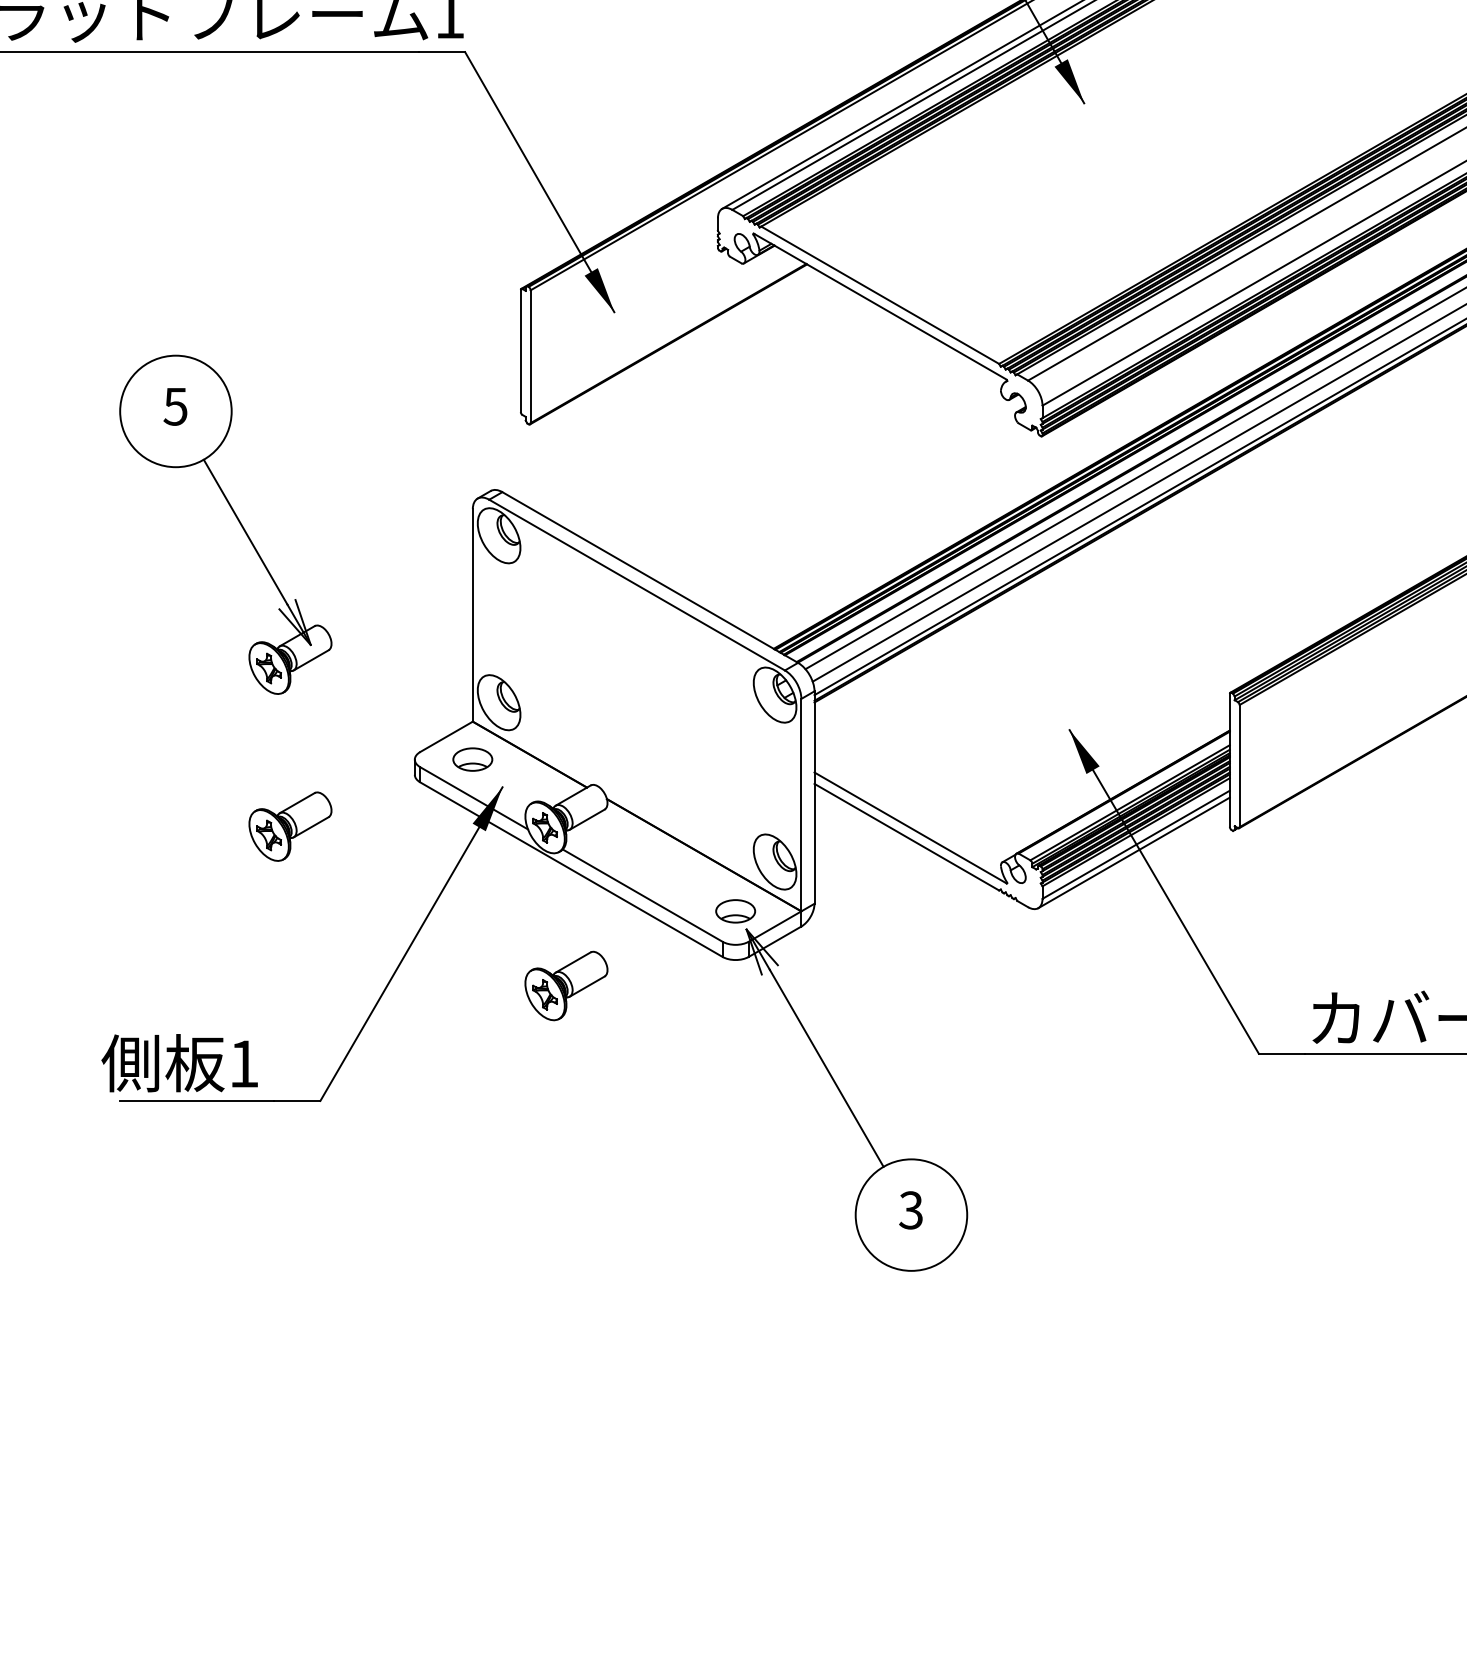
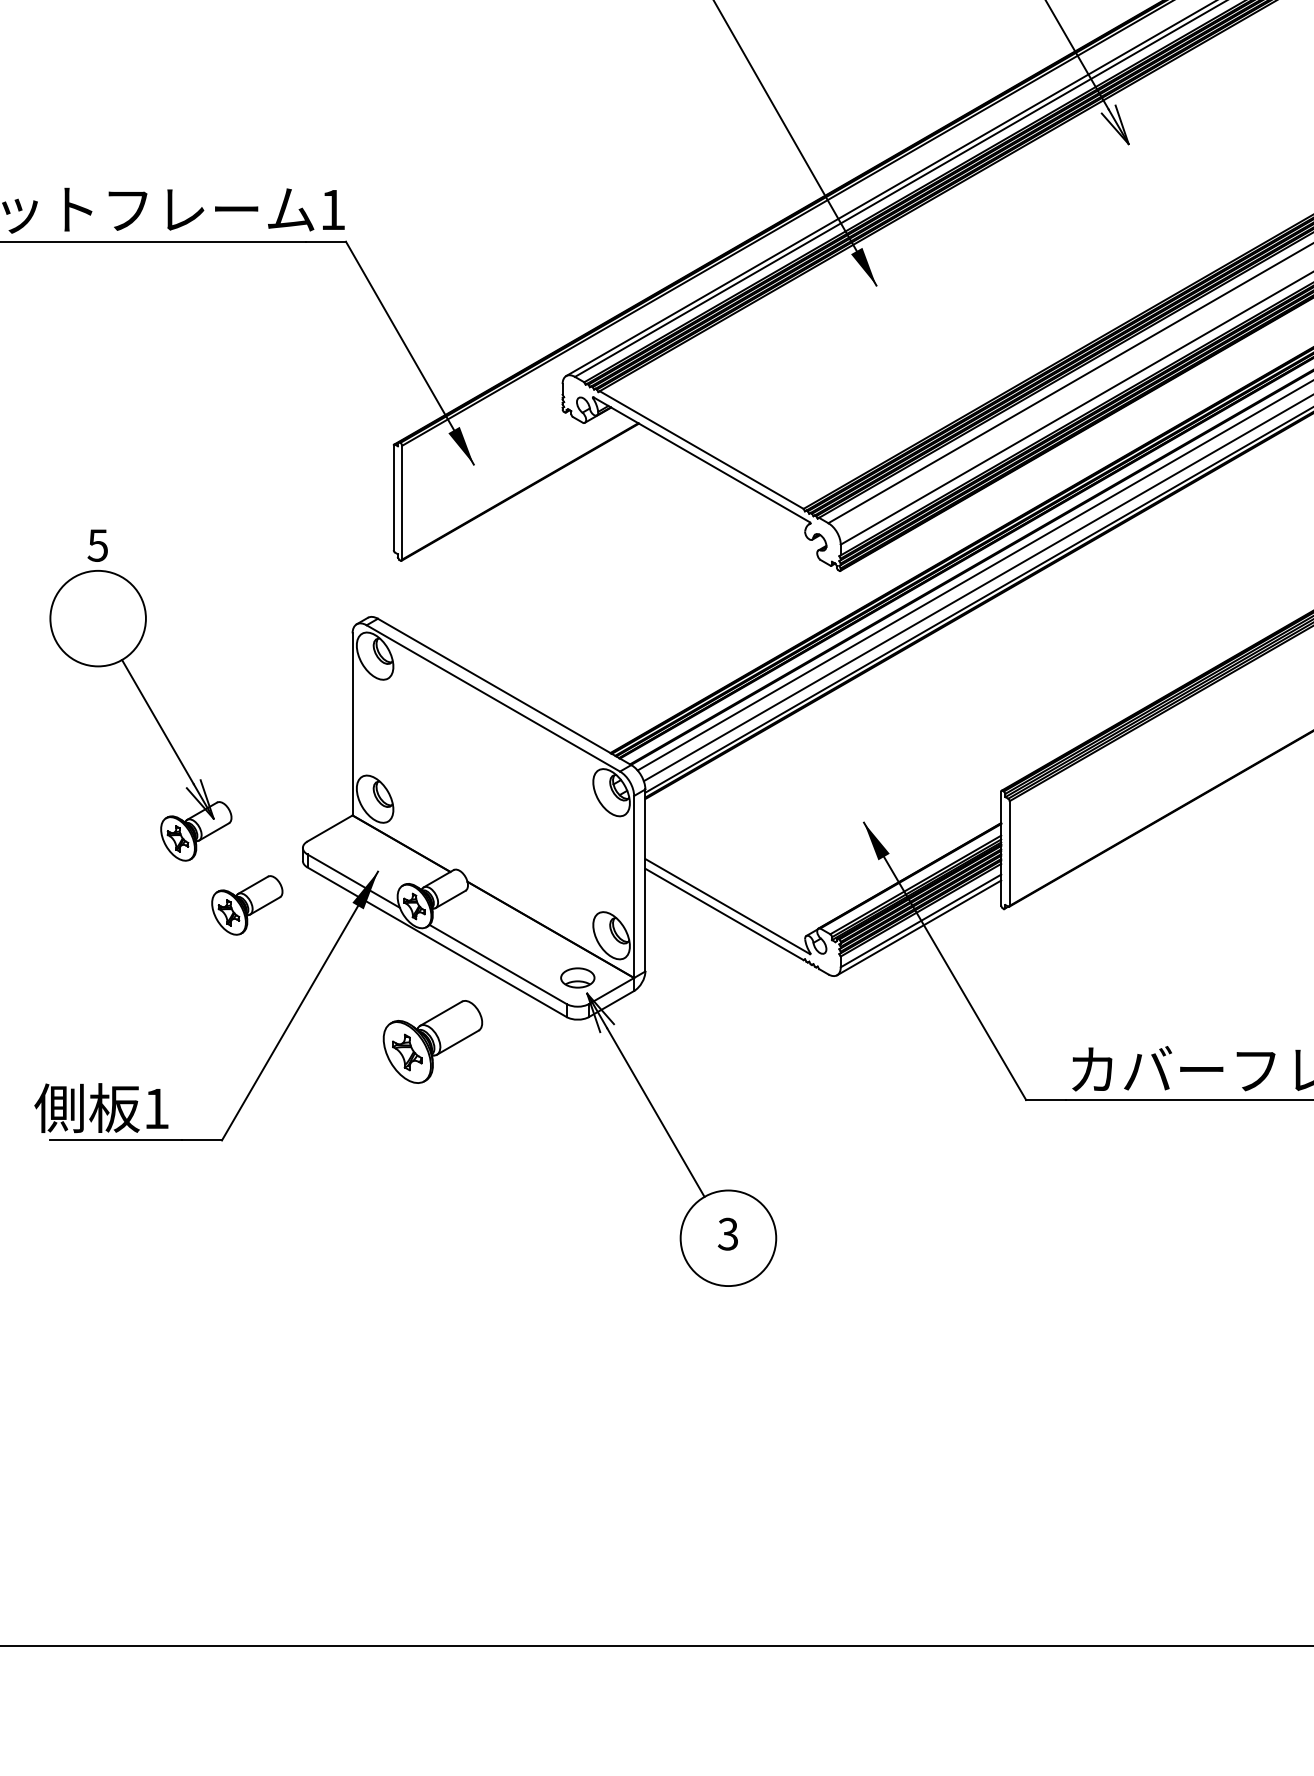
part: (236, 519) -> (150, 711), moved
part: (472, 759) -> (352, 847), removed
part: (290, 826) -> (247, 905), moved
part: (566, 985) -> (432, 1041), size x1.4

